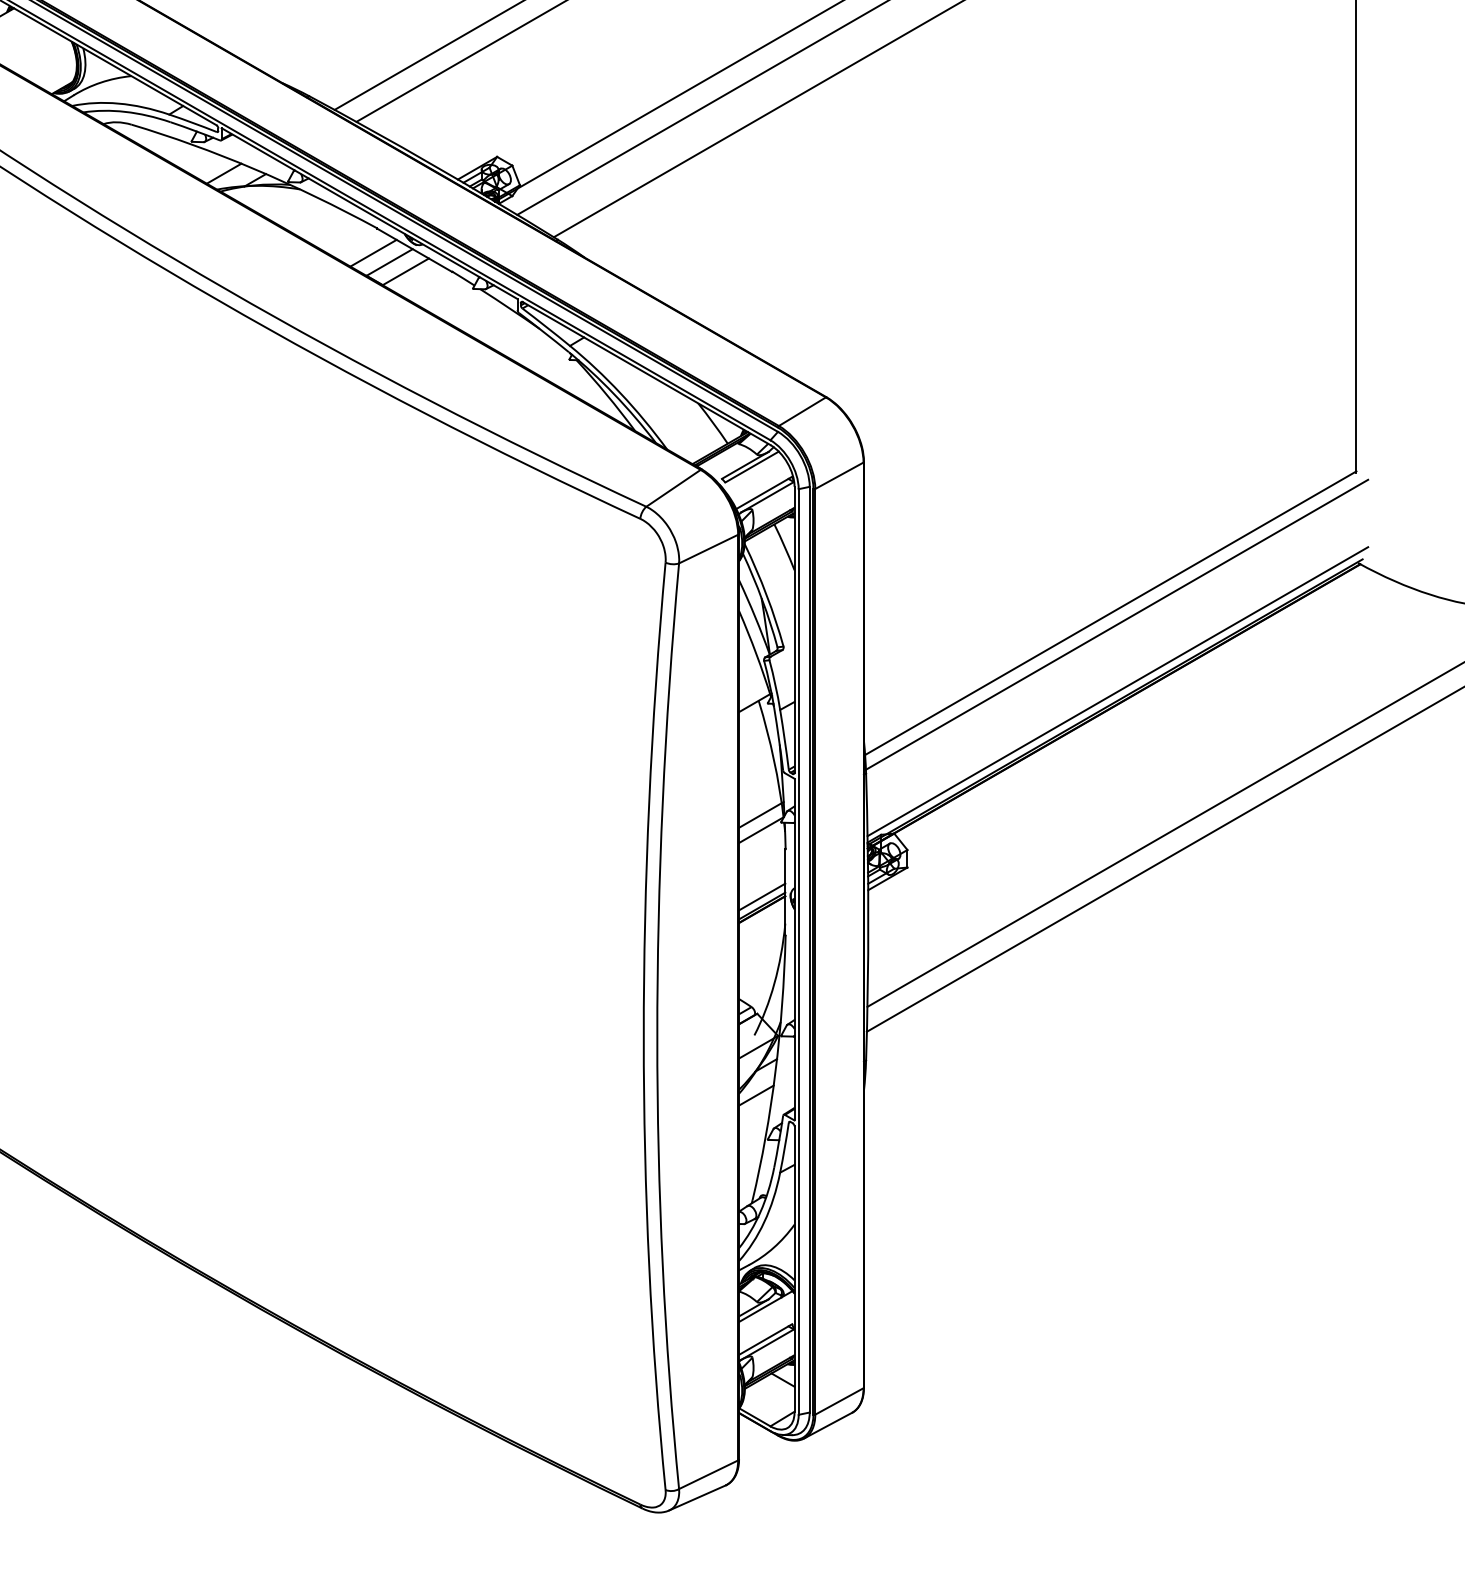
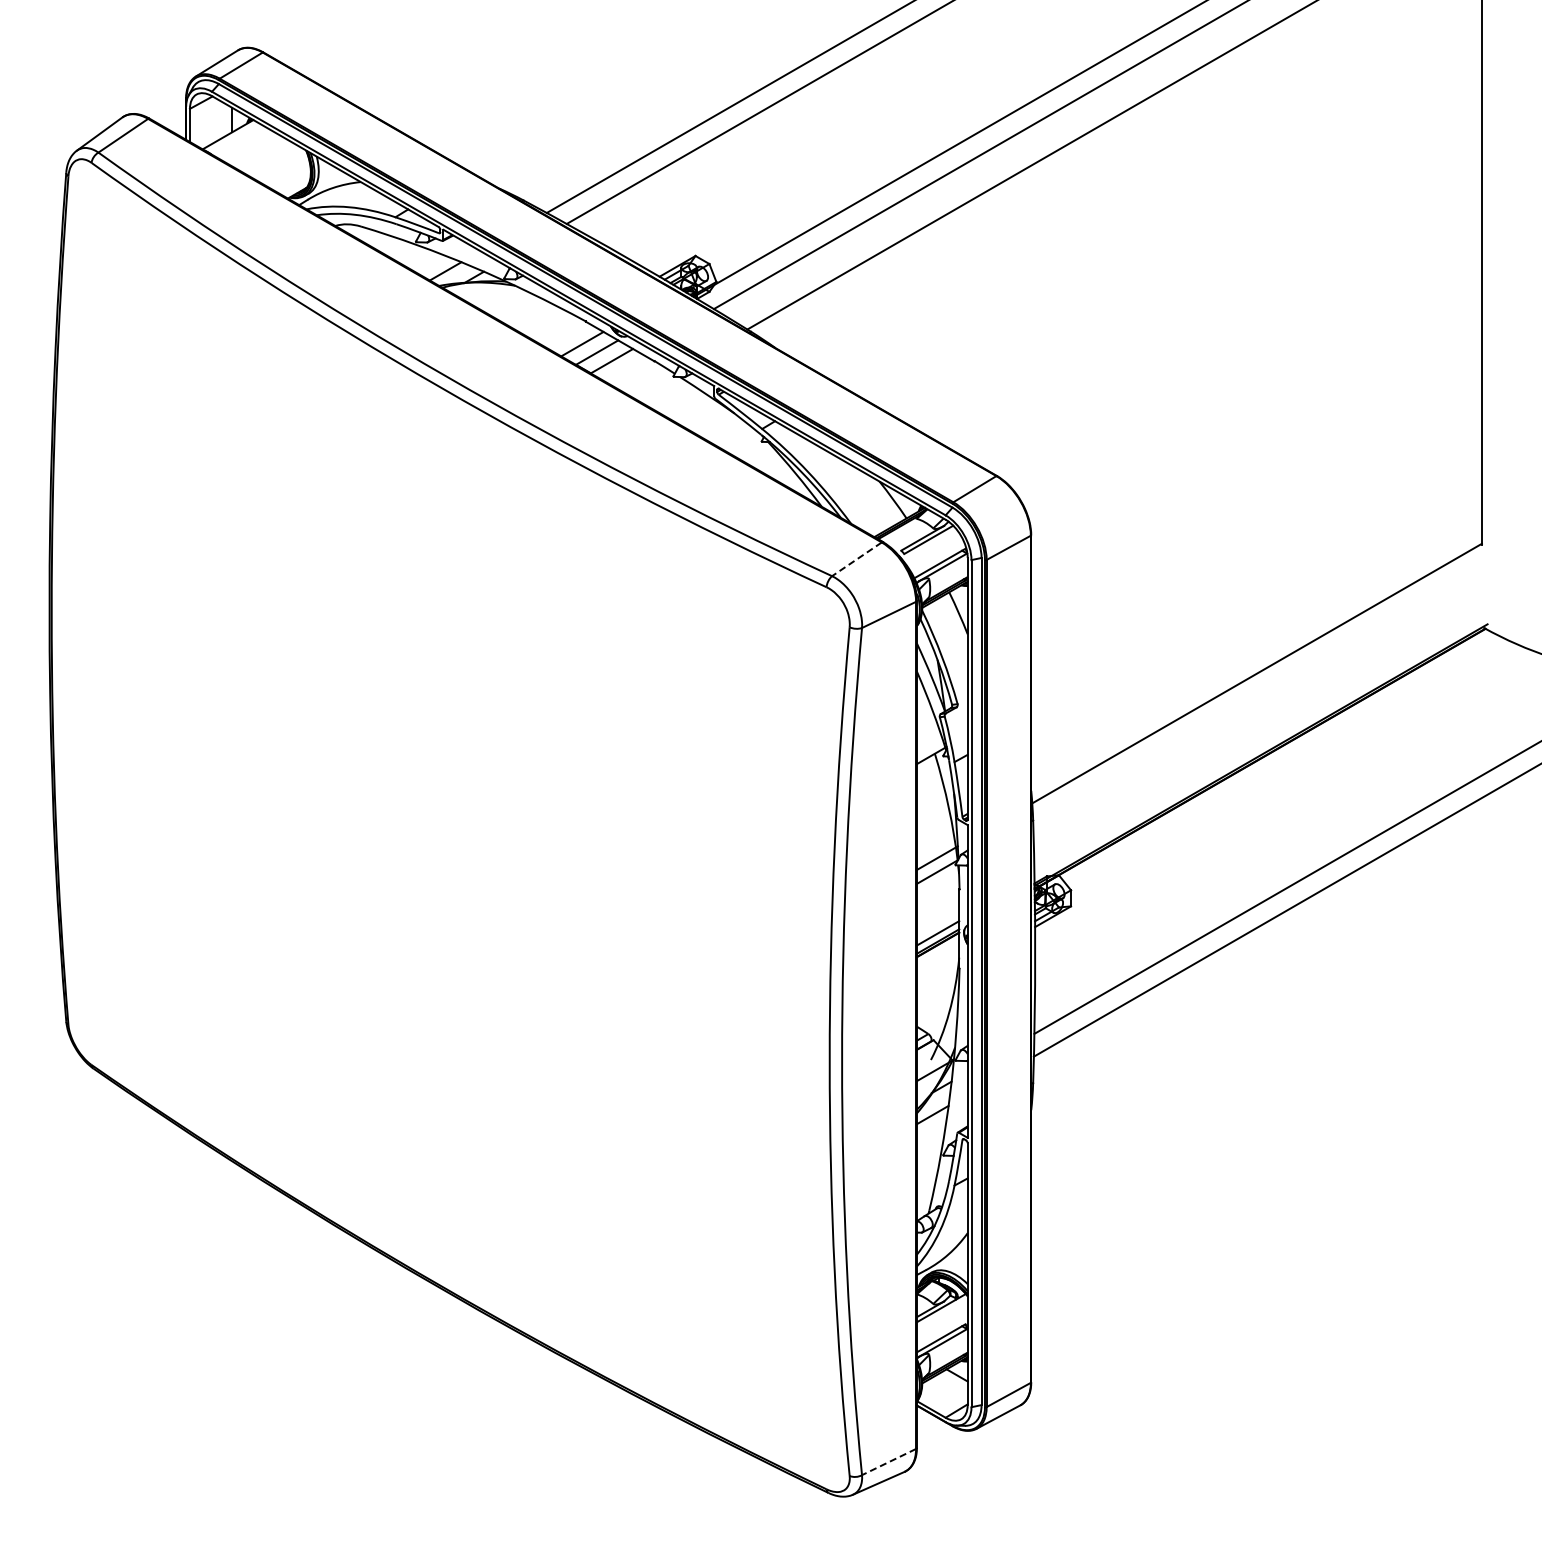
line: (673, 488) -> (856, 559), solid -> dashed
line: (1116, 624) -> (1262, 683), removed
line: (1117, 691) -> (1263, 745), removed
line: (708, 1475) -> (888, 1462), solid -> dashed

